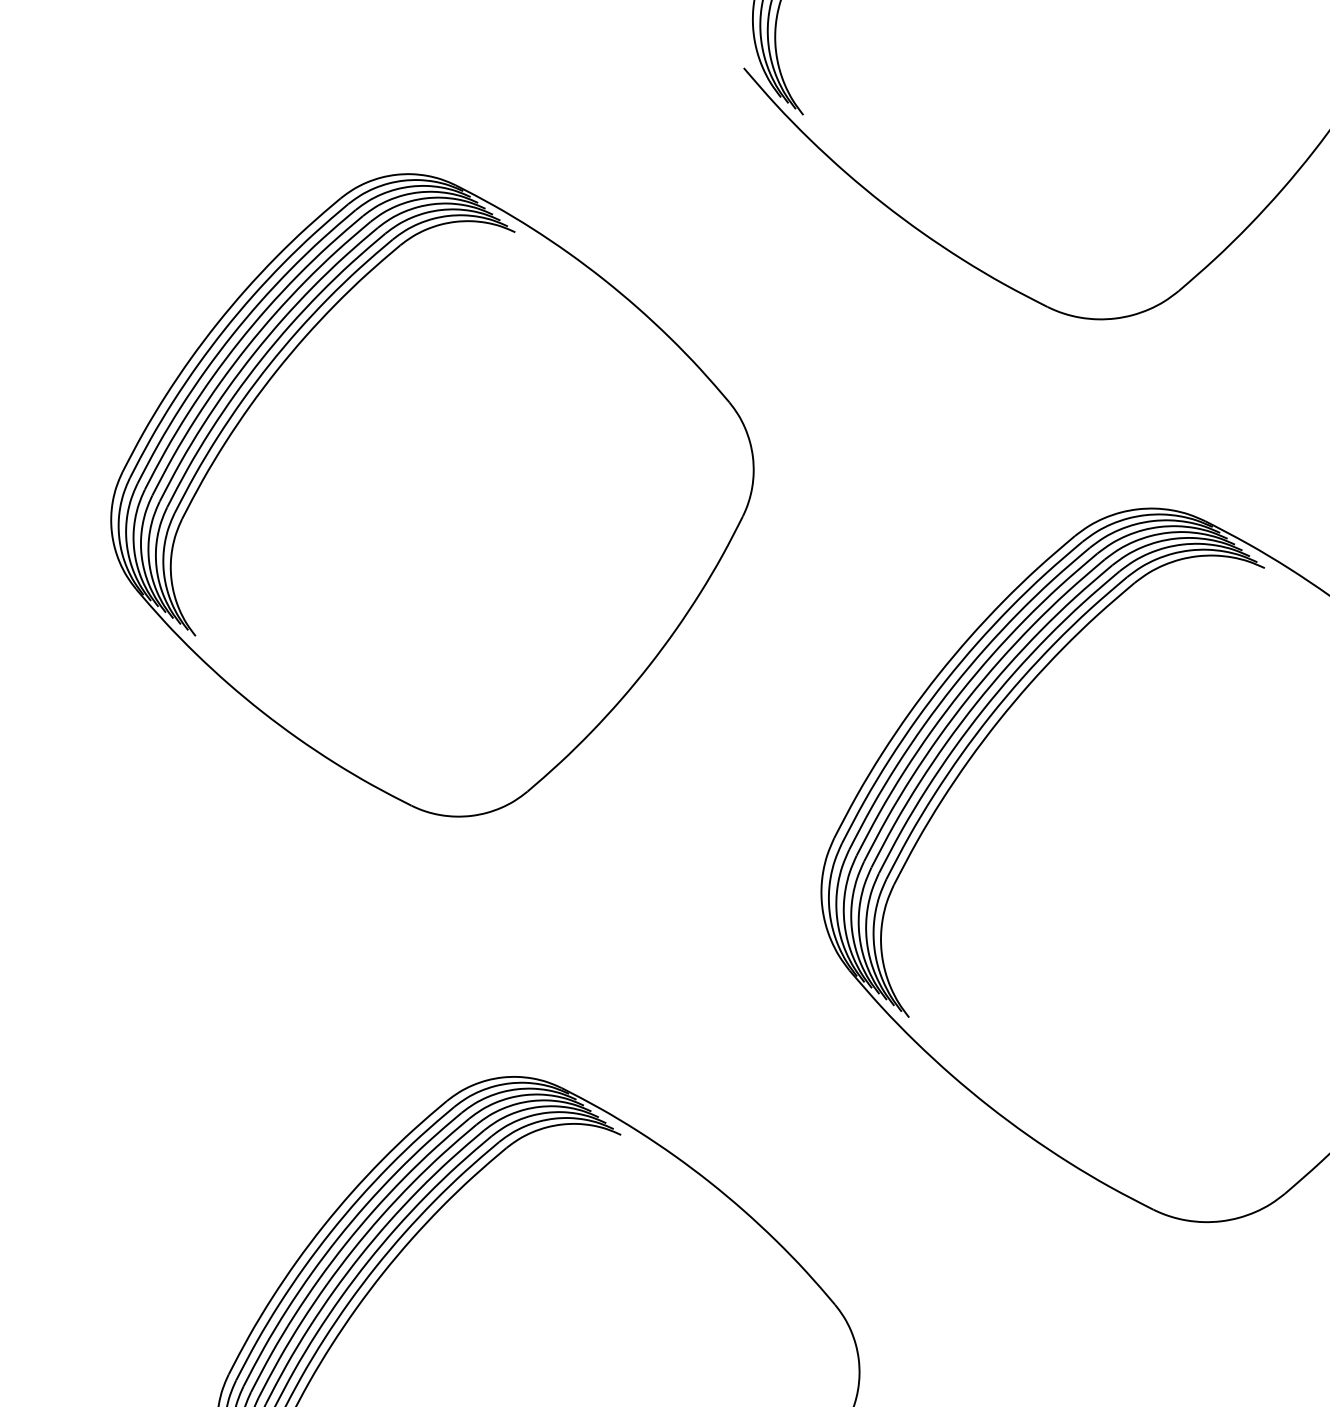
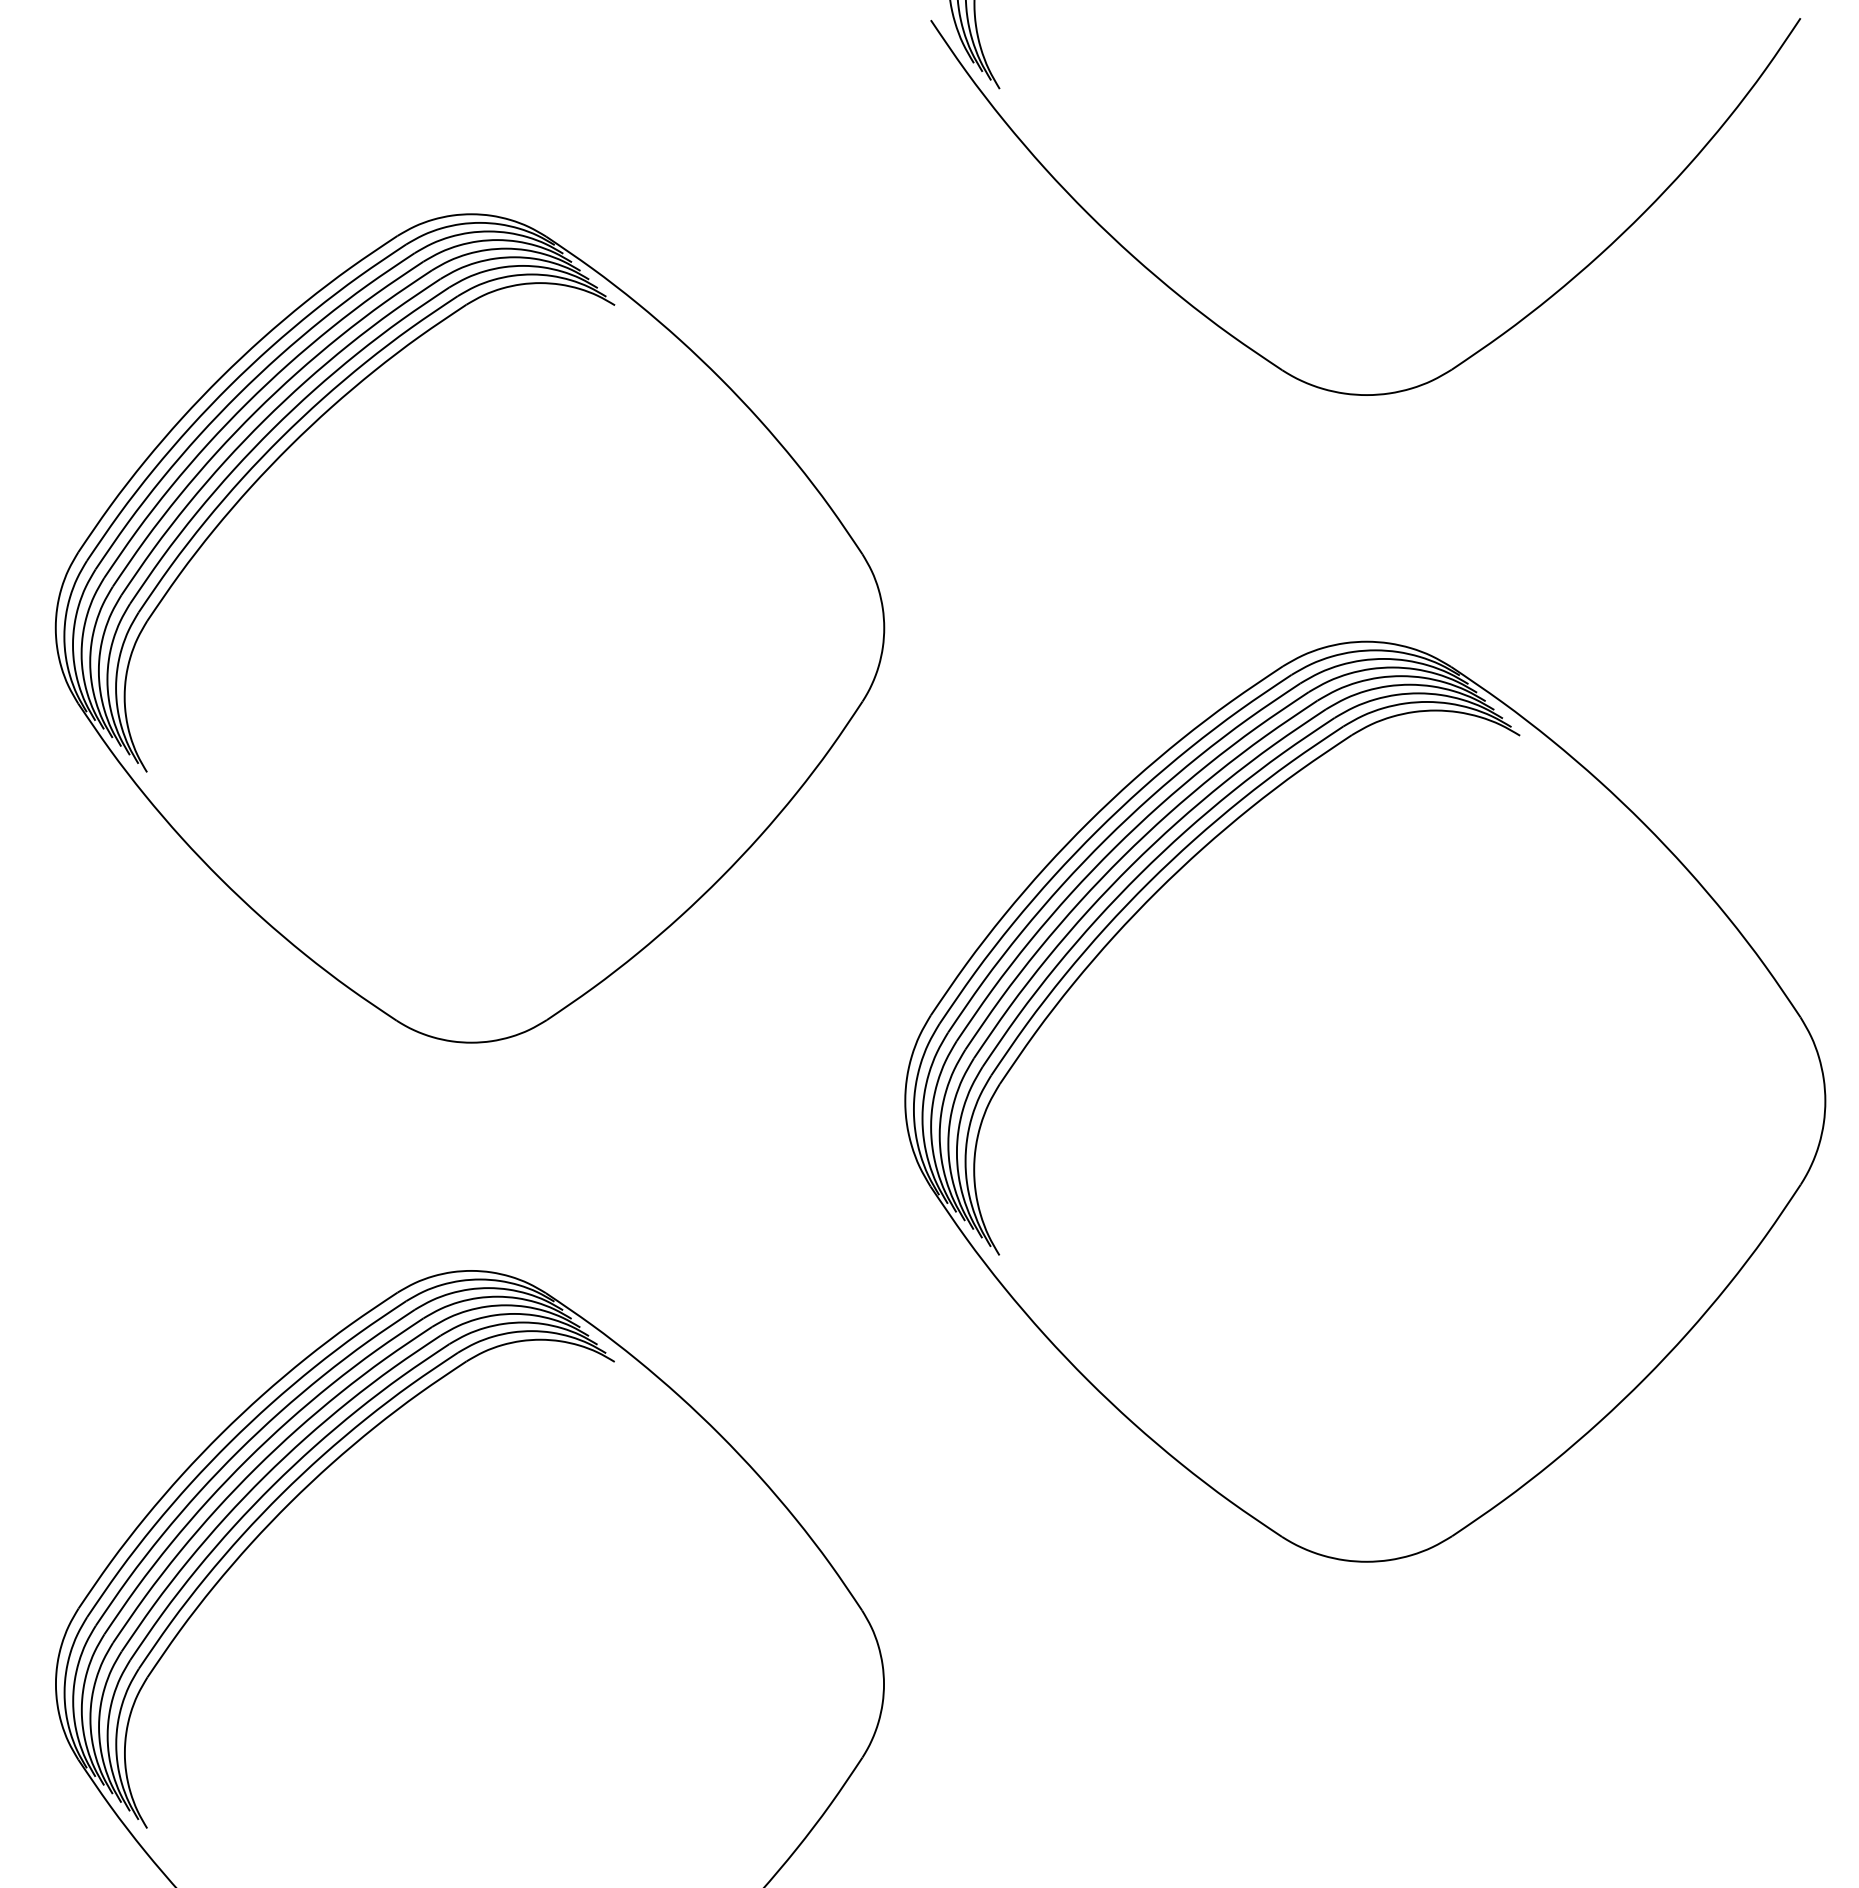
part: (432, 495) -> (469, 628), moved

